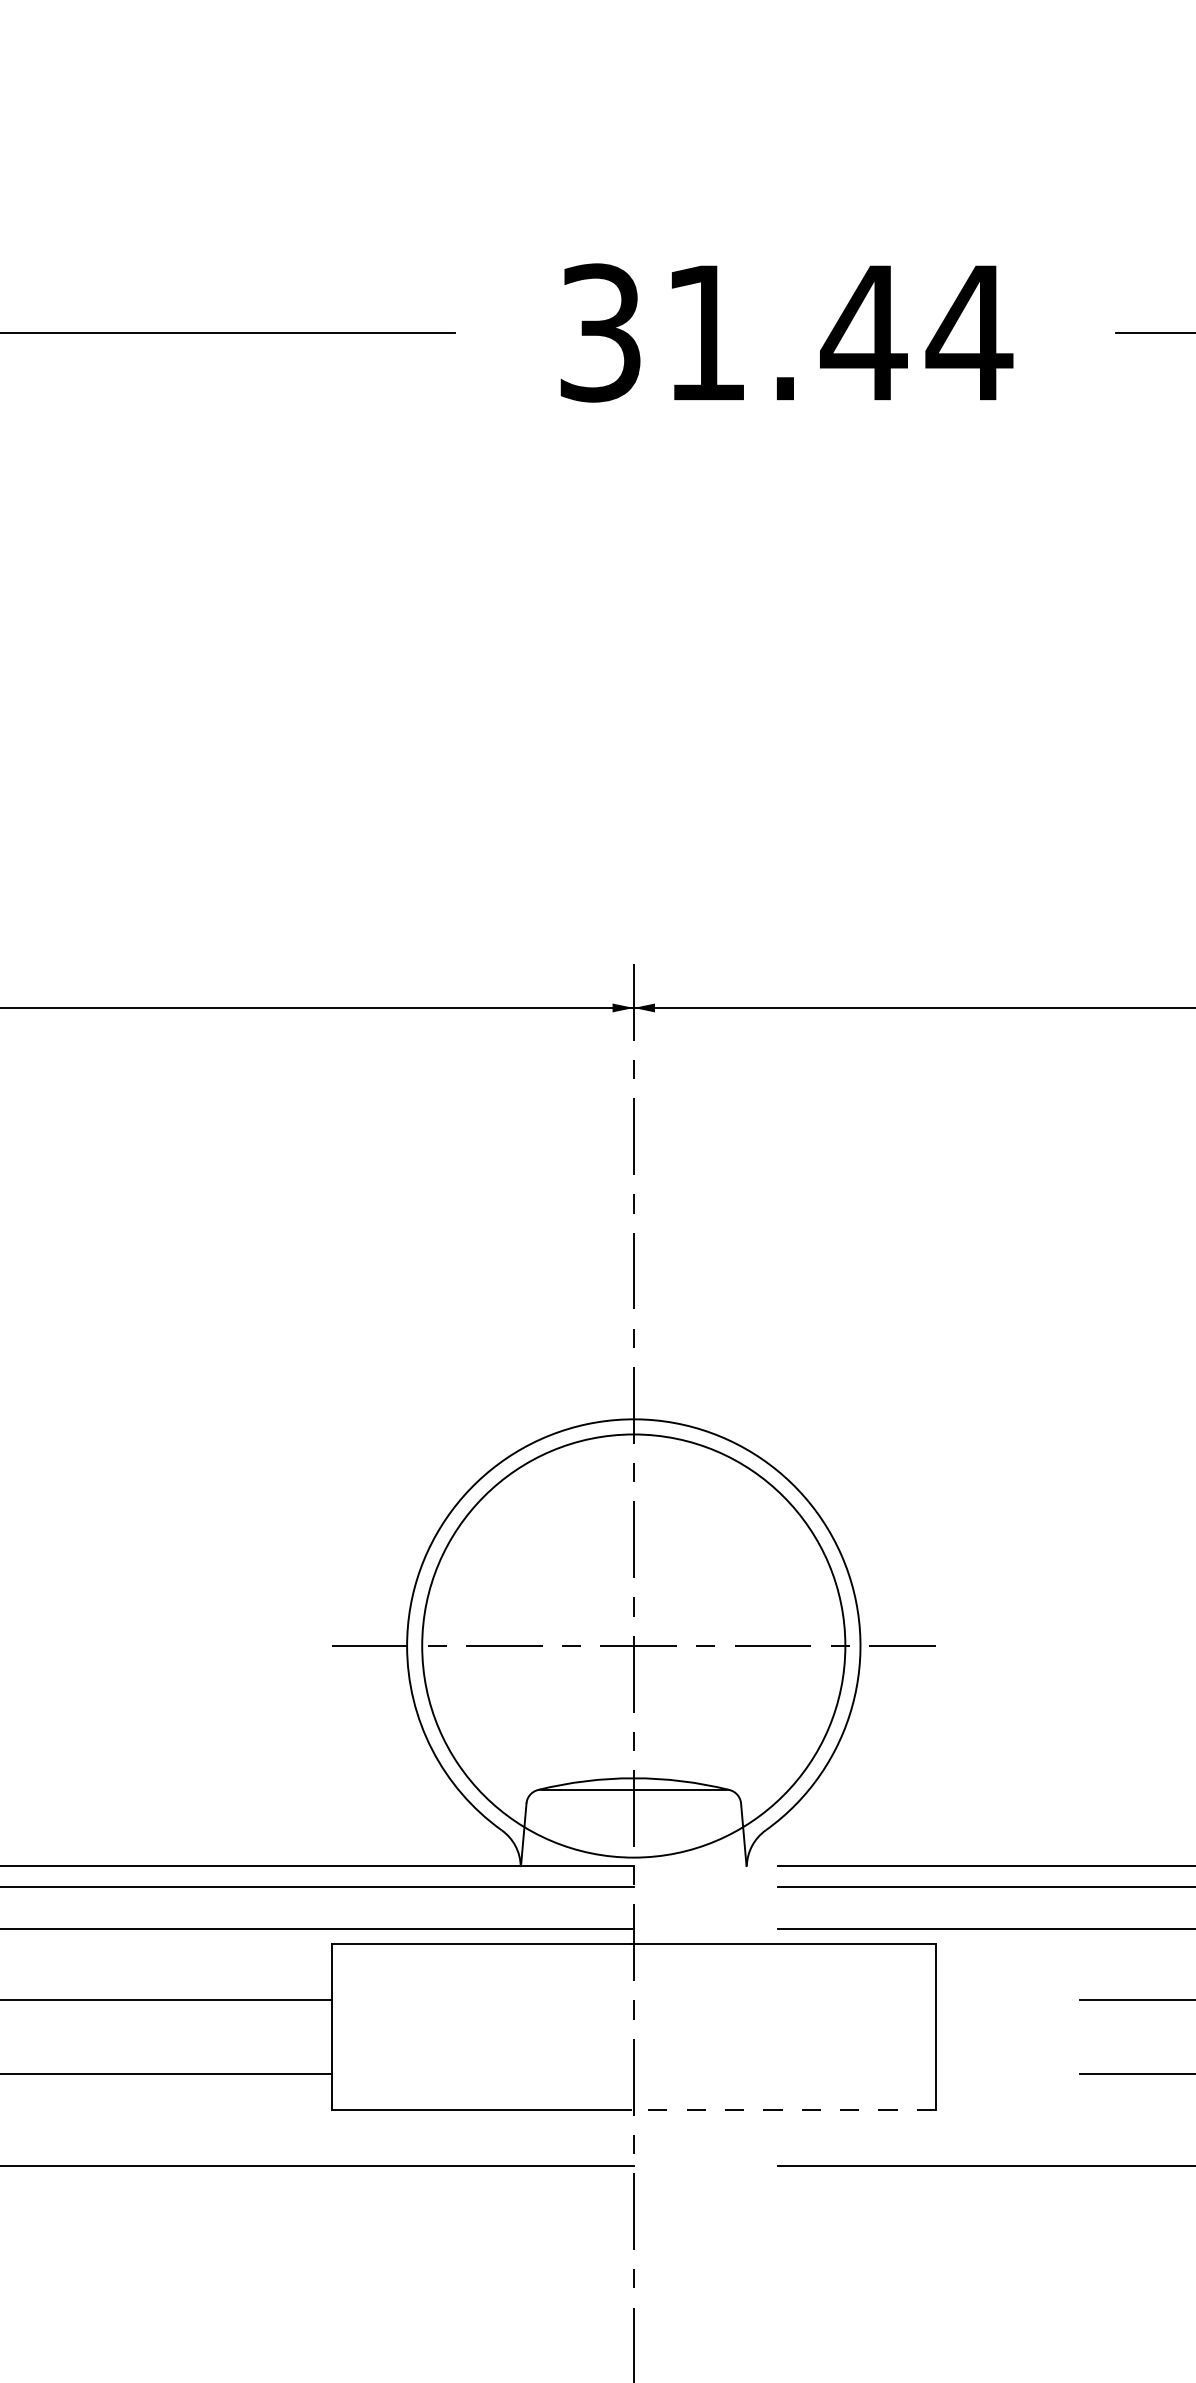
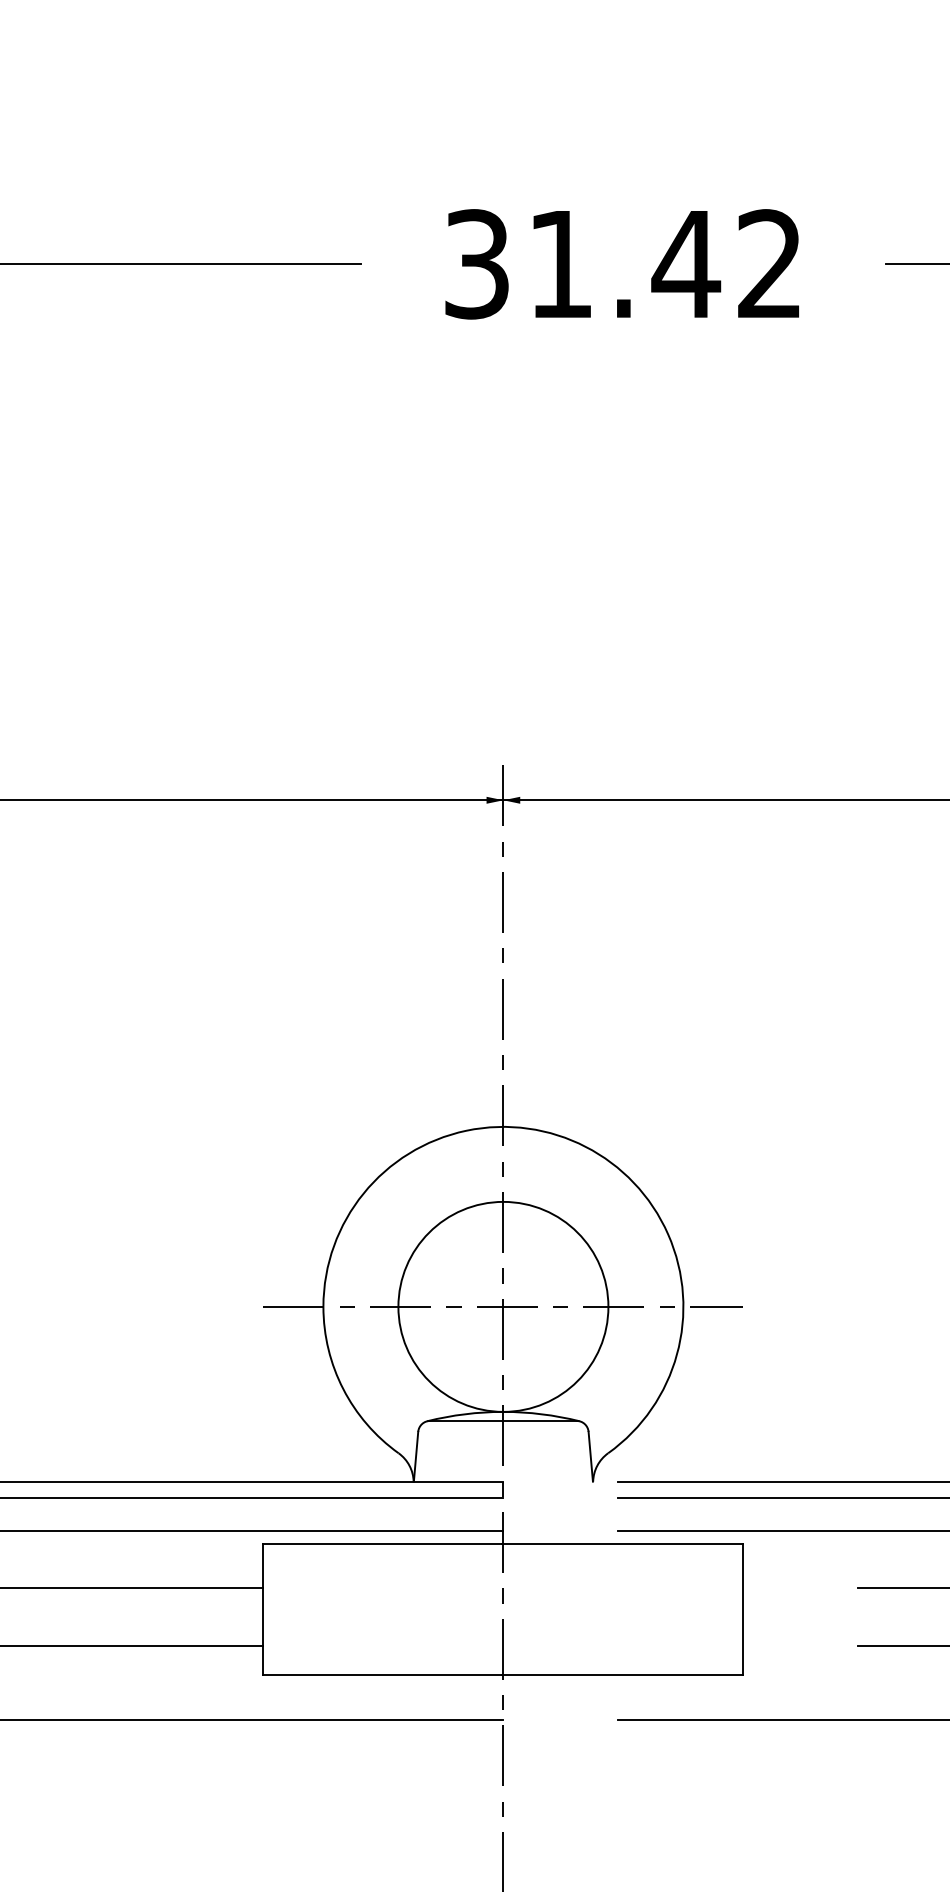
text: (969, 331) -> (769, 263), 31.44 -> 31.42
circle: (633, 1645) -> (503, 1306), size x0.62
line: (783, 2110) -> (622, 1675), dashed -> solid

